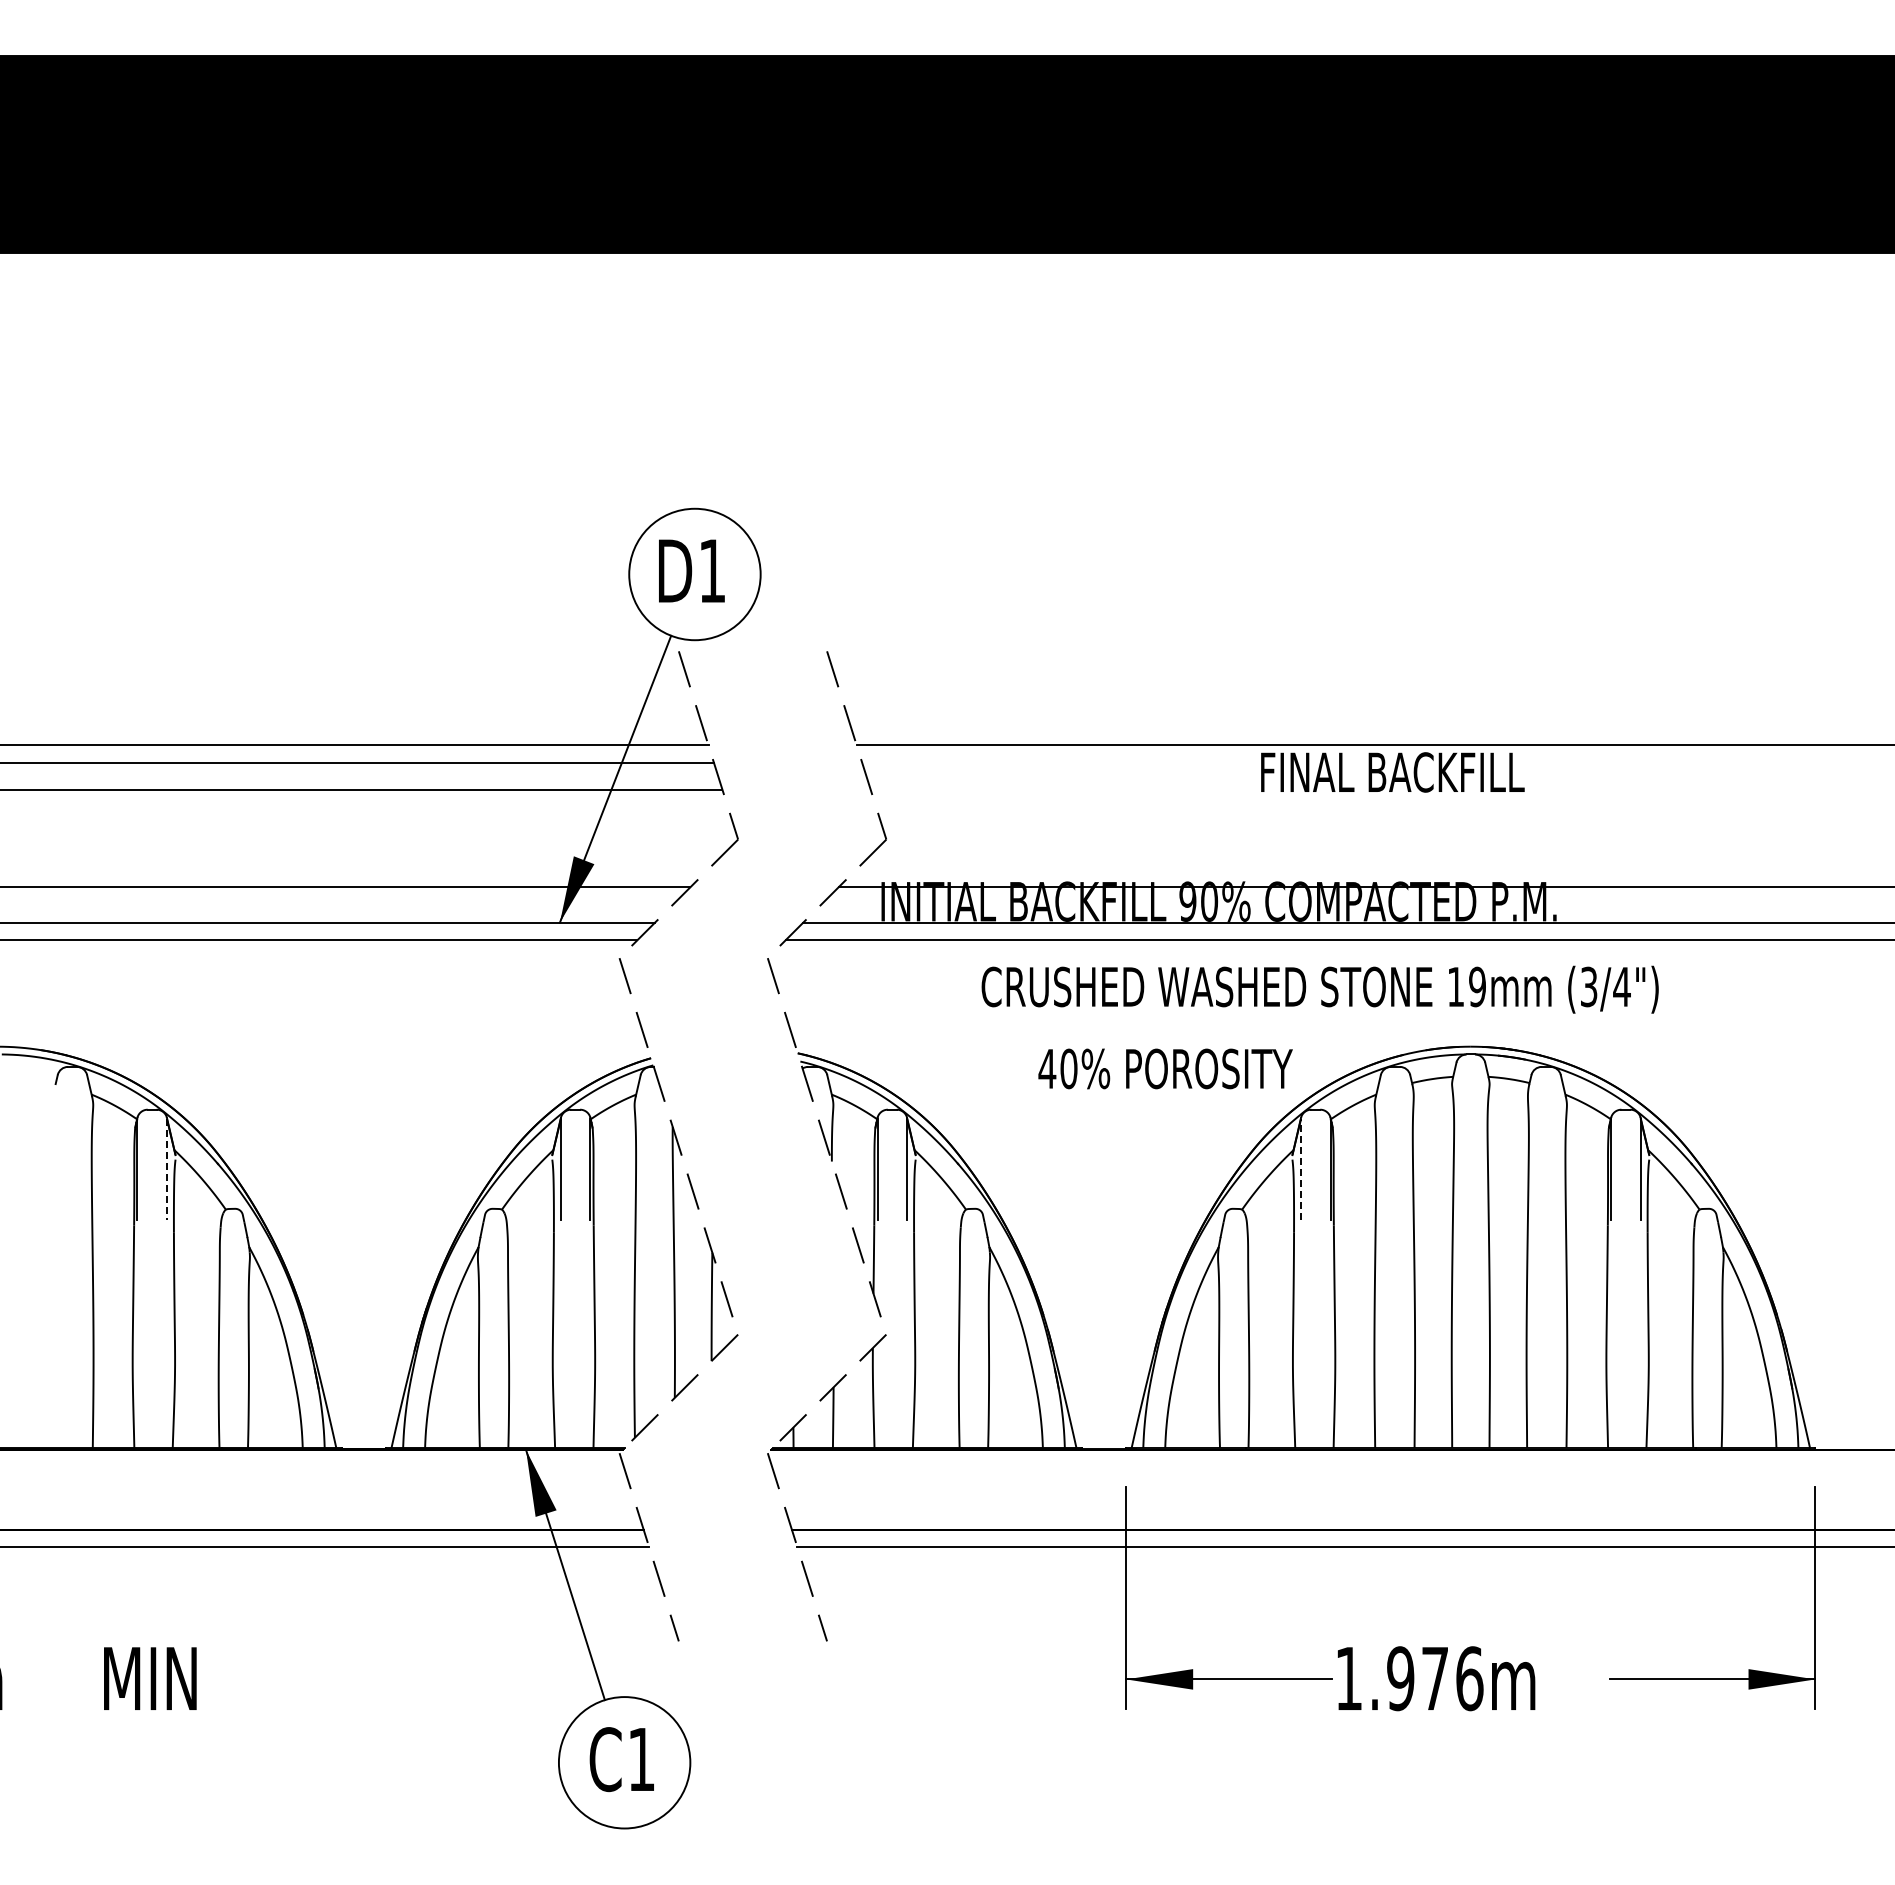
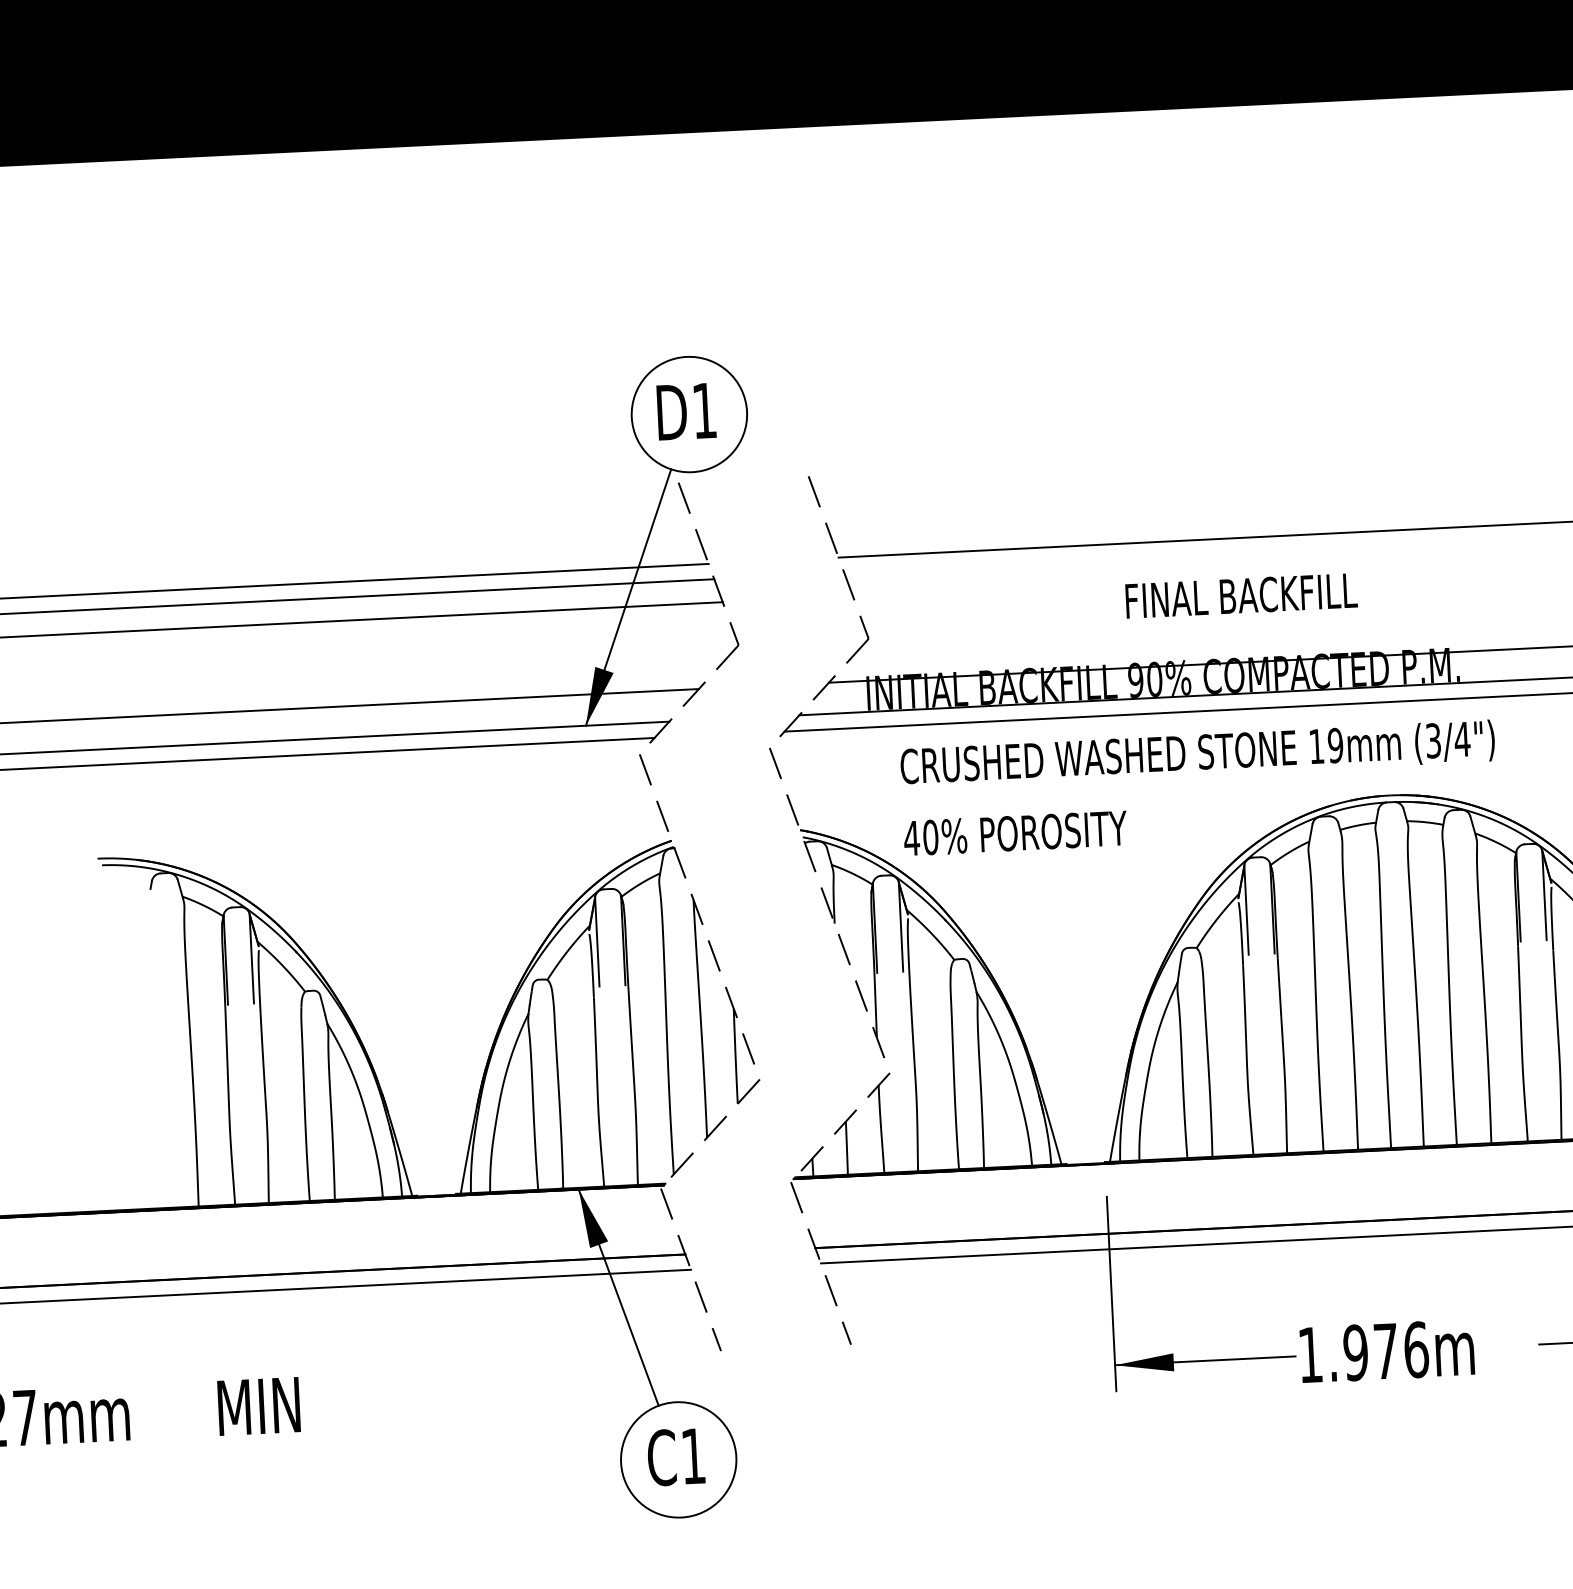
text: (1392, 772) -> (1241, 595), moved
text: (1319, 989) -> (1197, 754), moved
text: (1165, 1068) -> (1015, 832), moved
line: (1301, 1169) -> (1246, 910), dashed -> solid
line: (166, 1170) -> (251, 960), dashed -> solid

